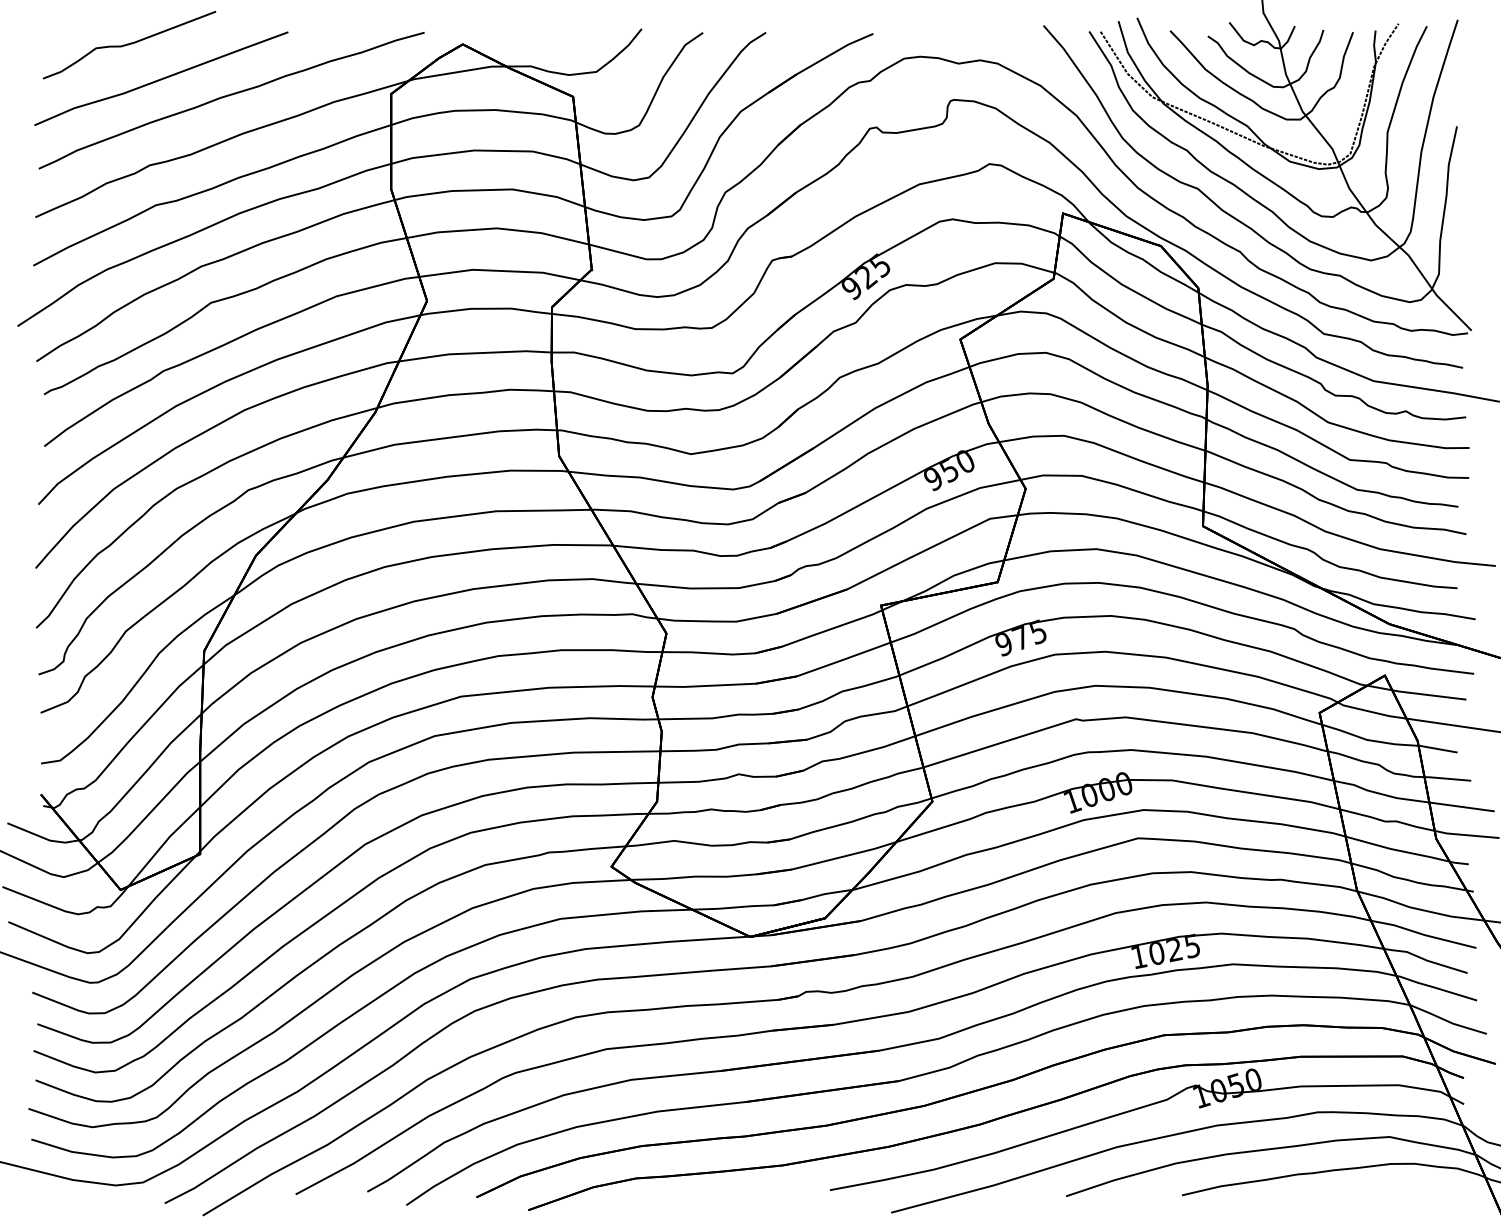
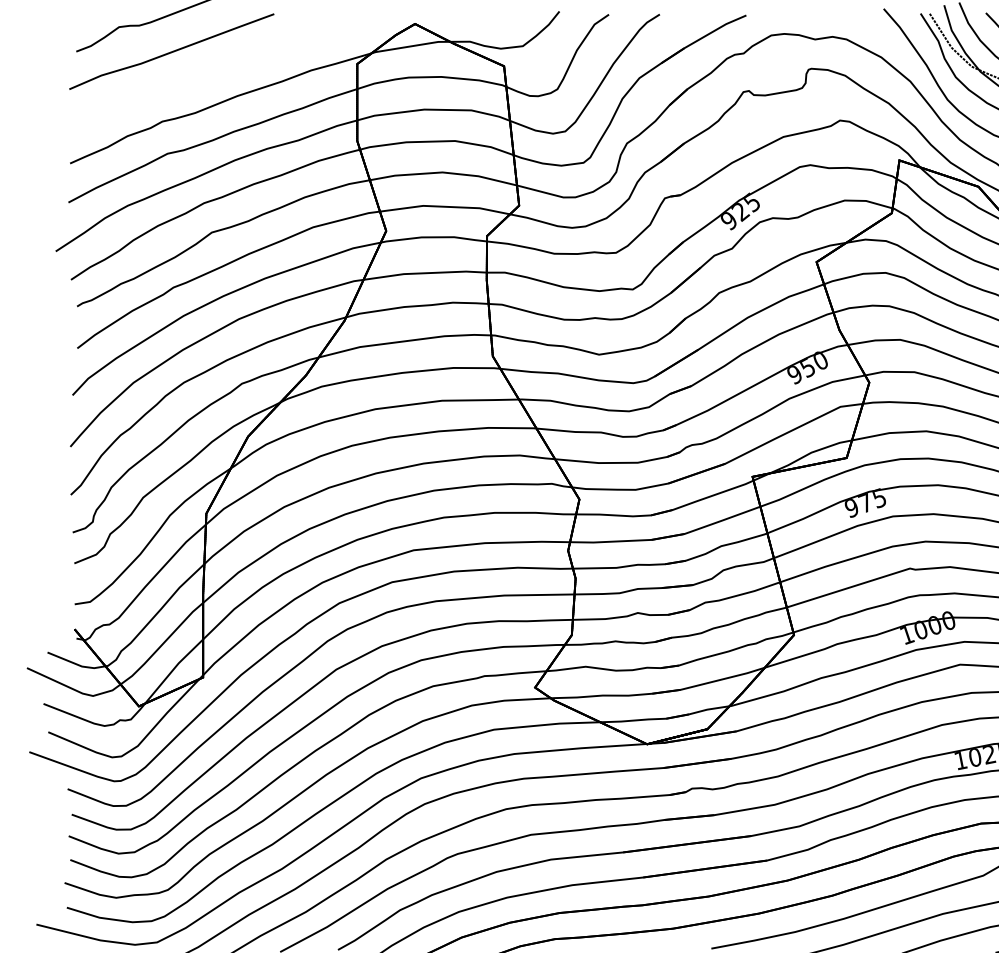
curve: (229, 96) -> (226, 66), removed

